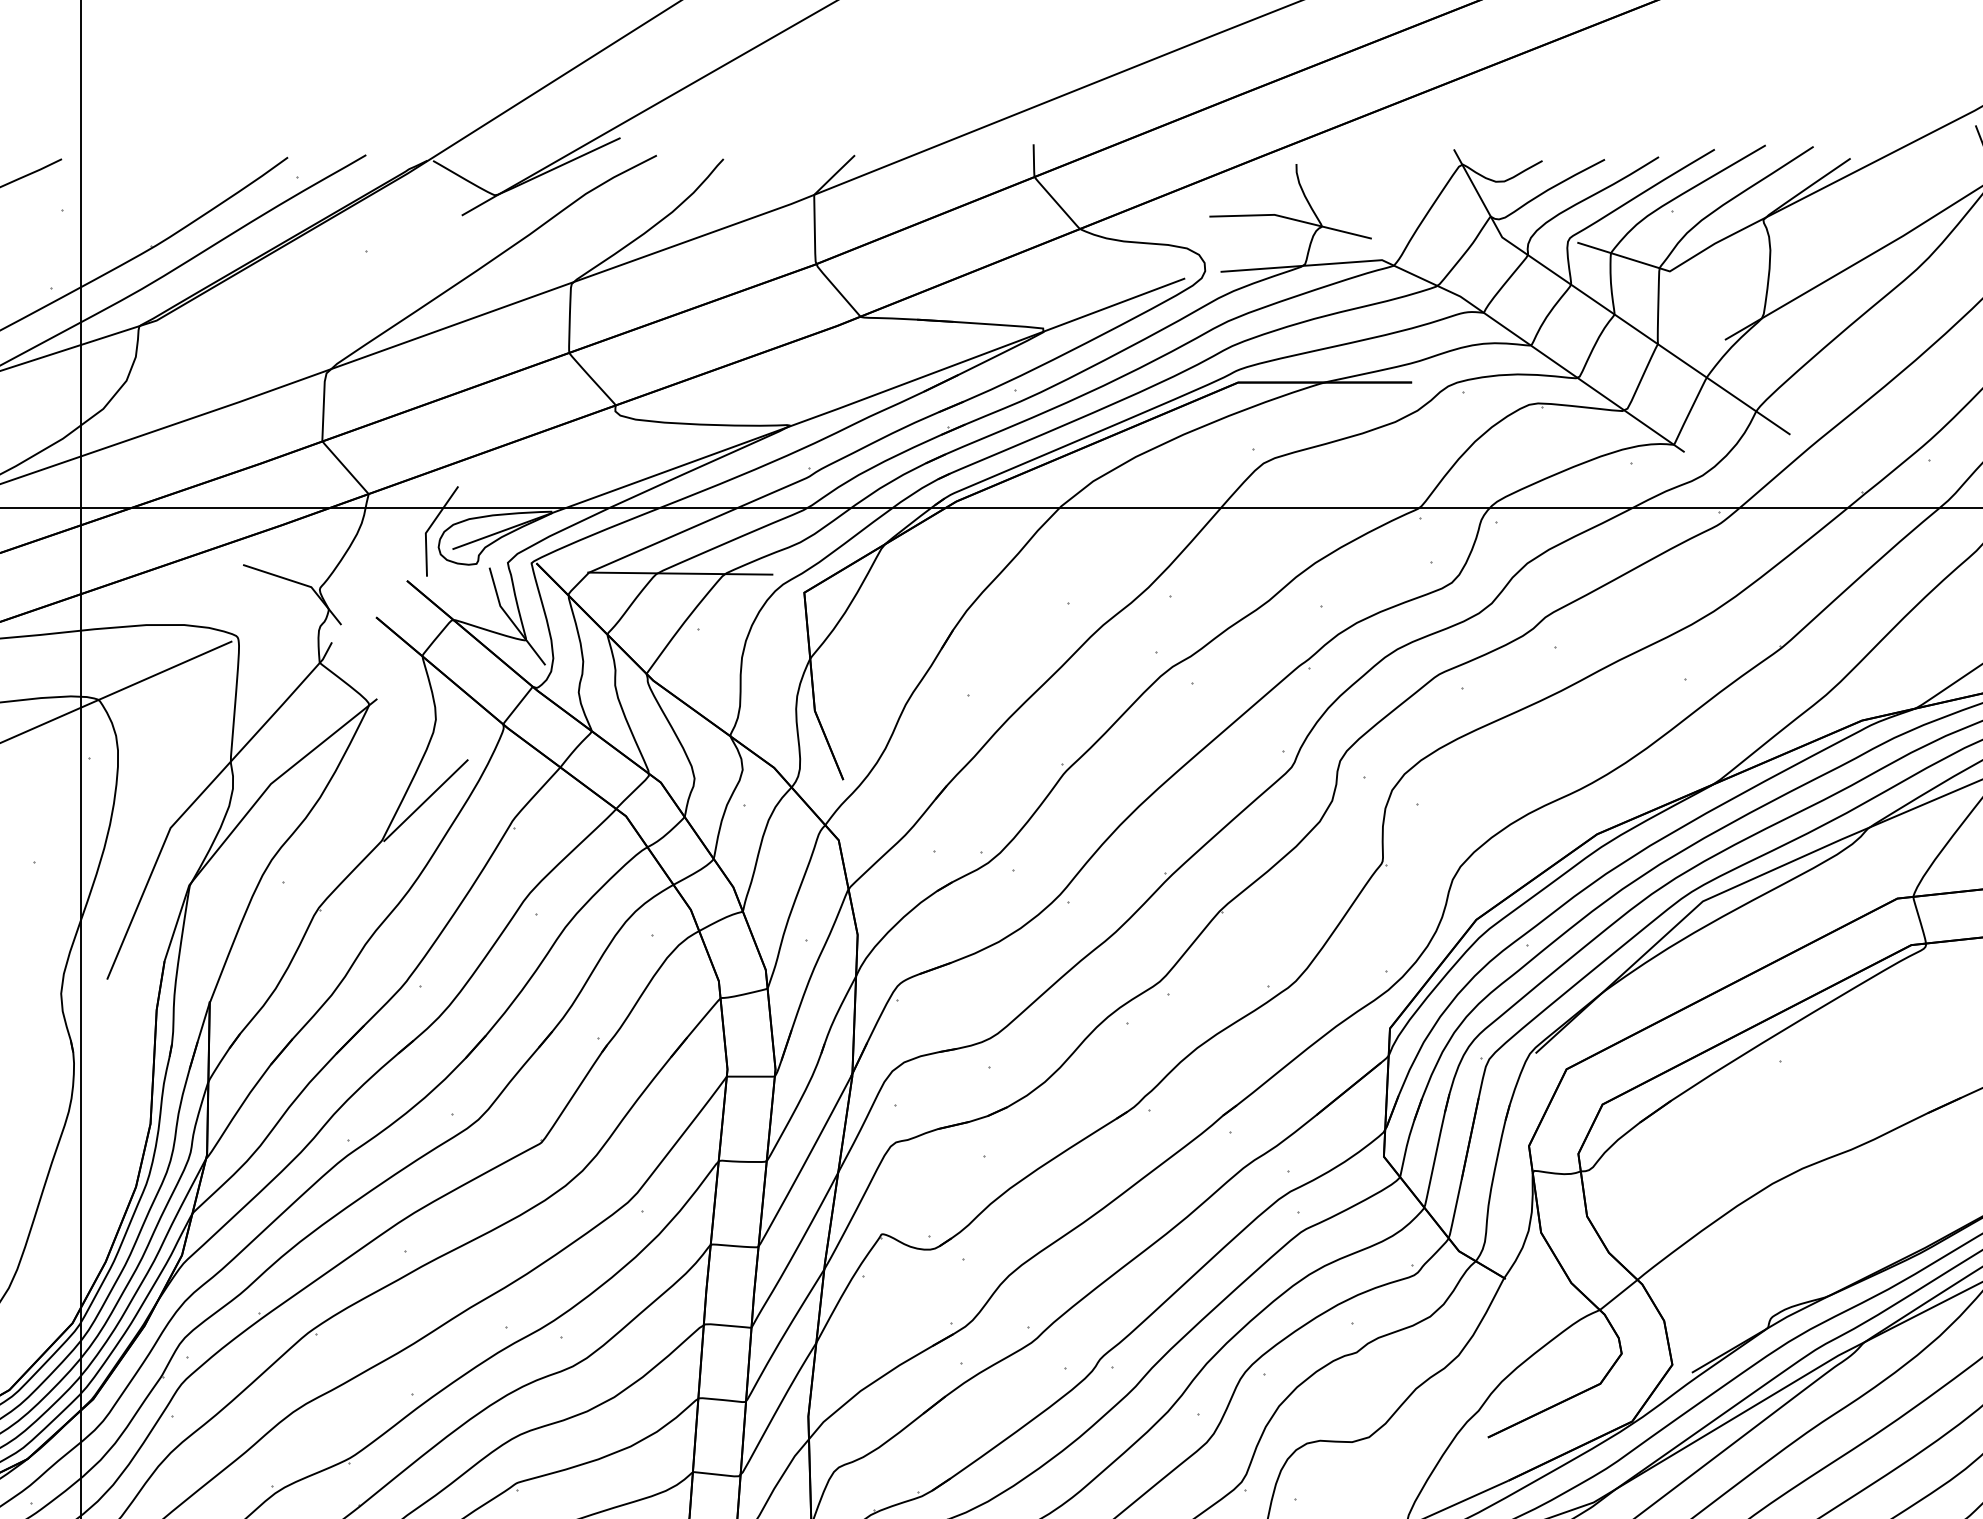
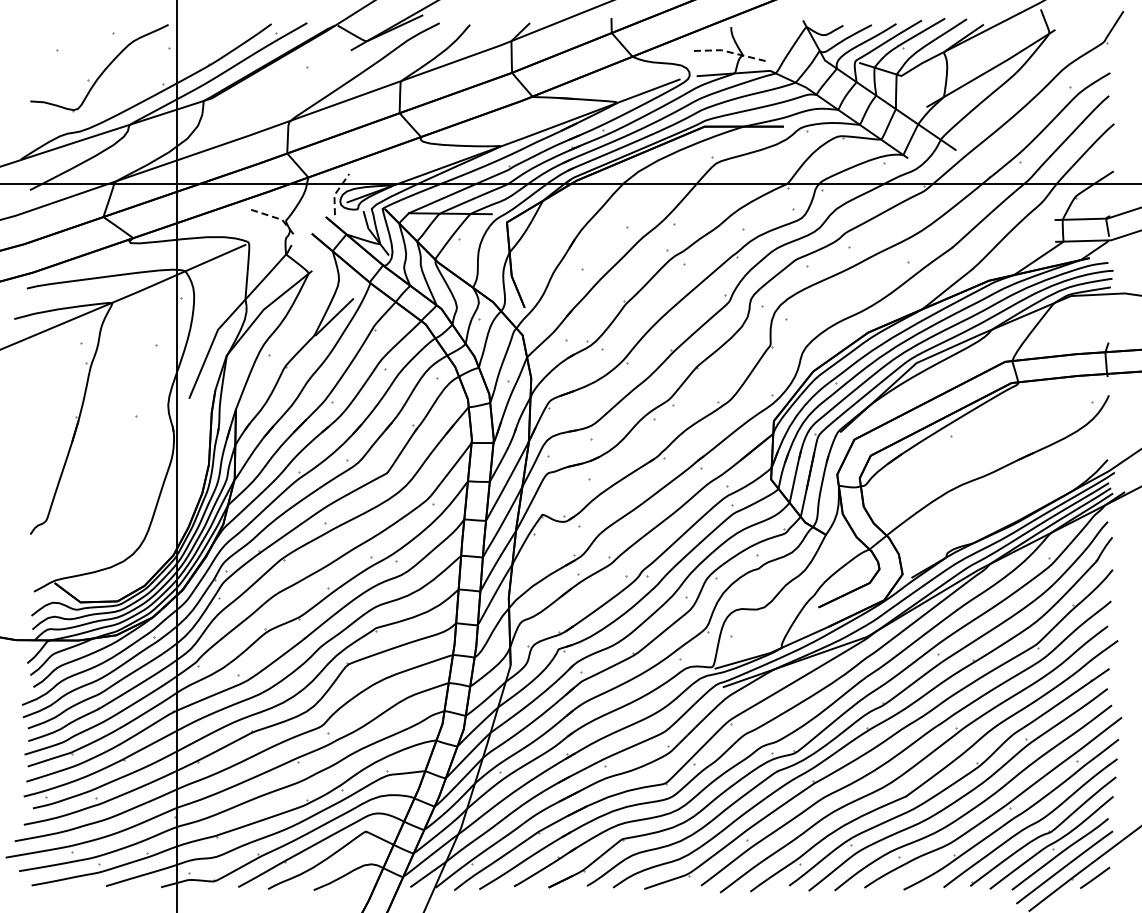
line: (1290, 217) -> (728, 51), solid -> dashed
line: (430, 527) -> (336, 192), solid -> dashed
line: (303, 584) -> (278, 218), solid -> dashed

